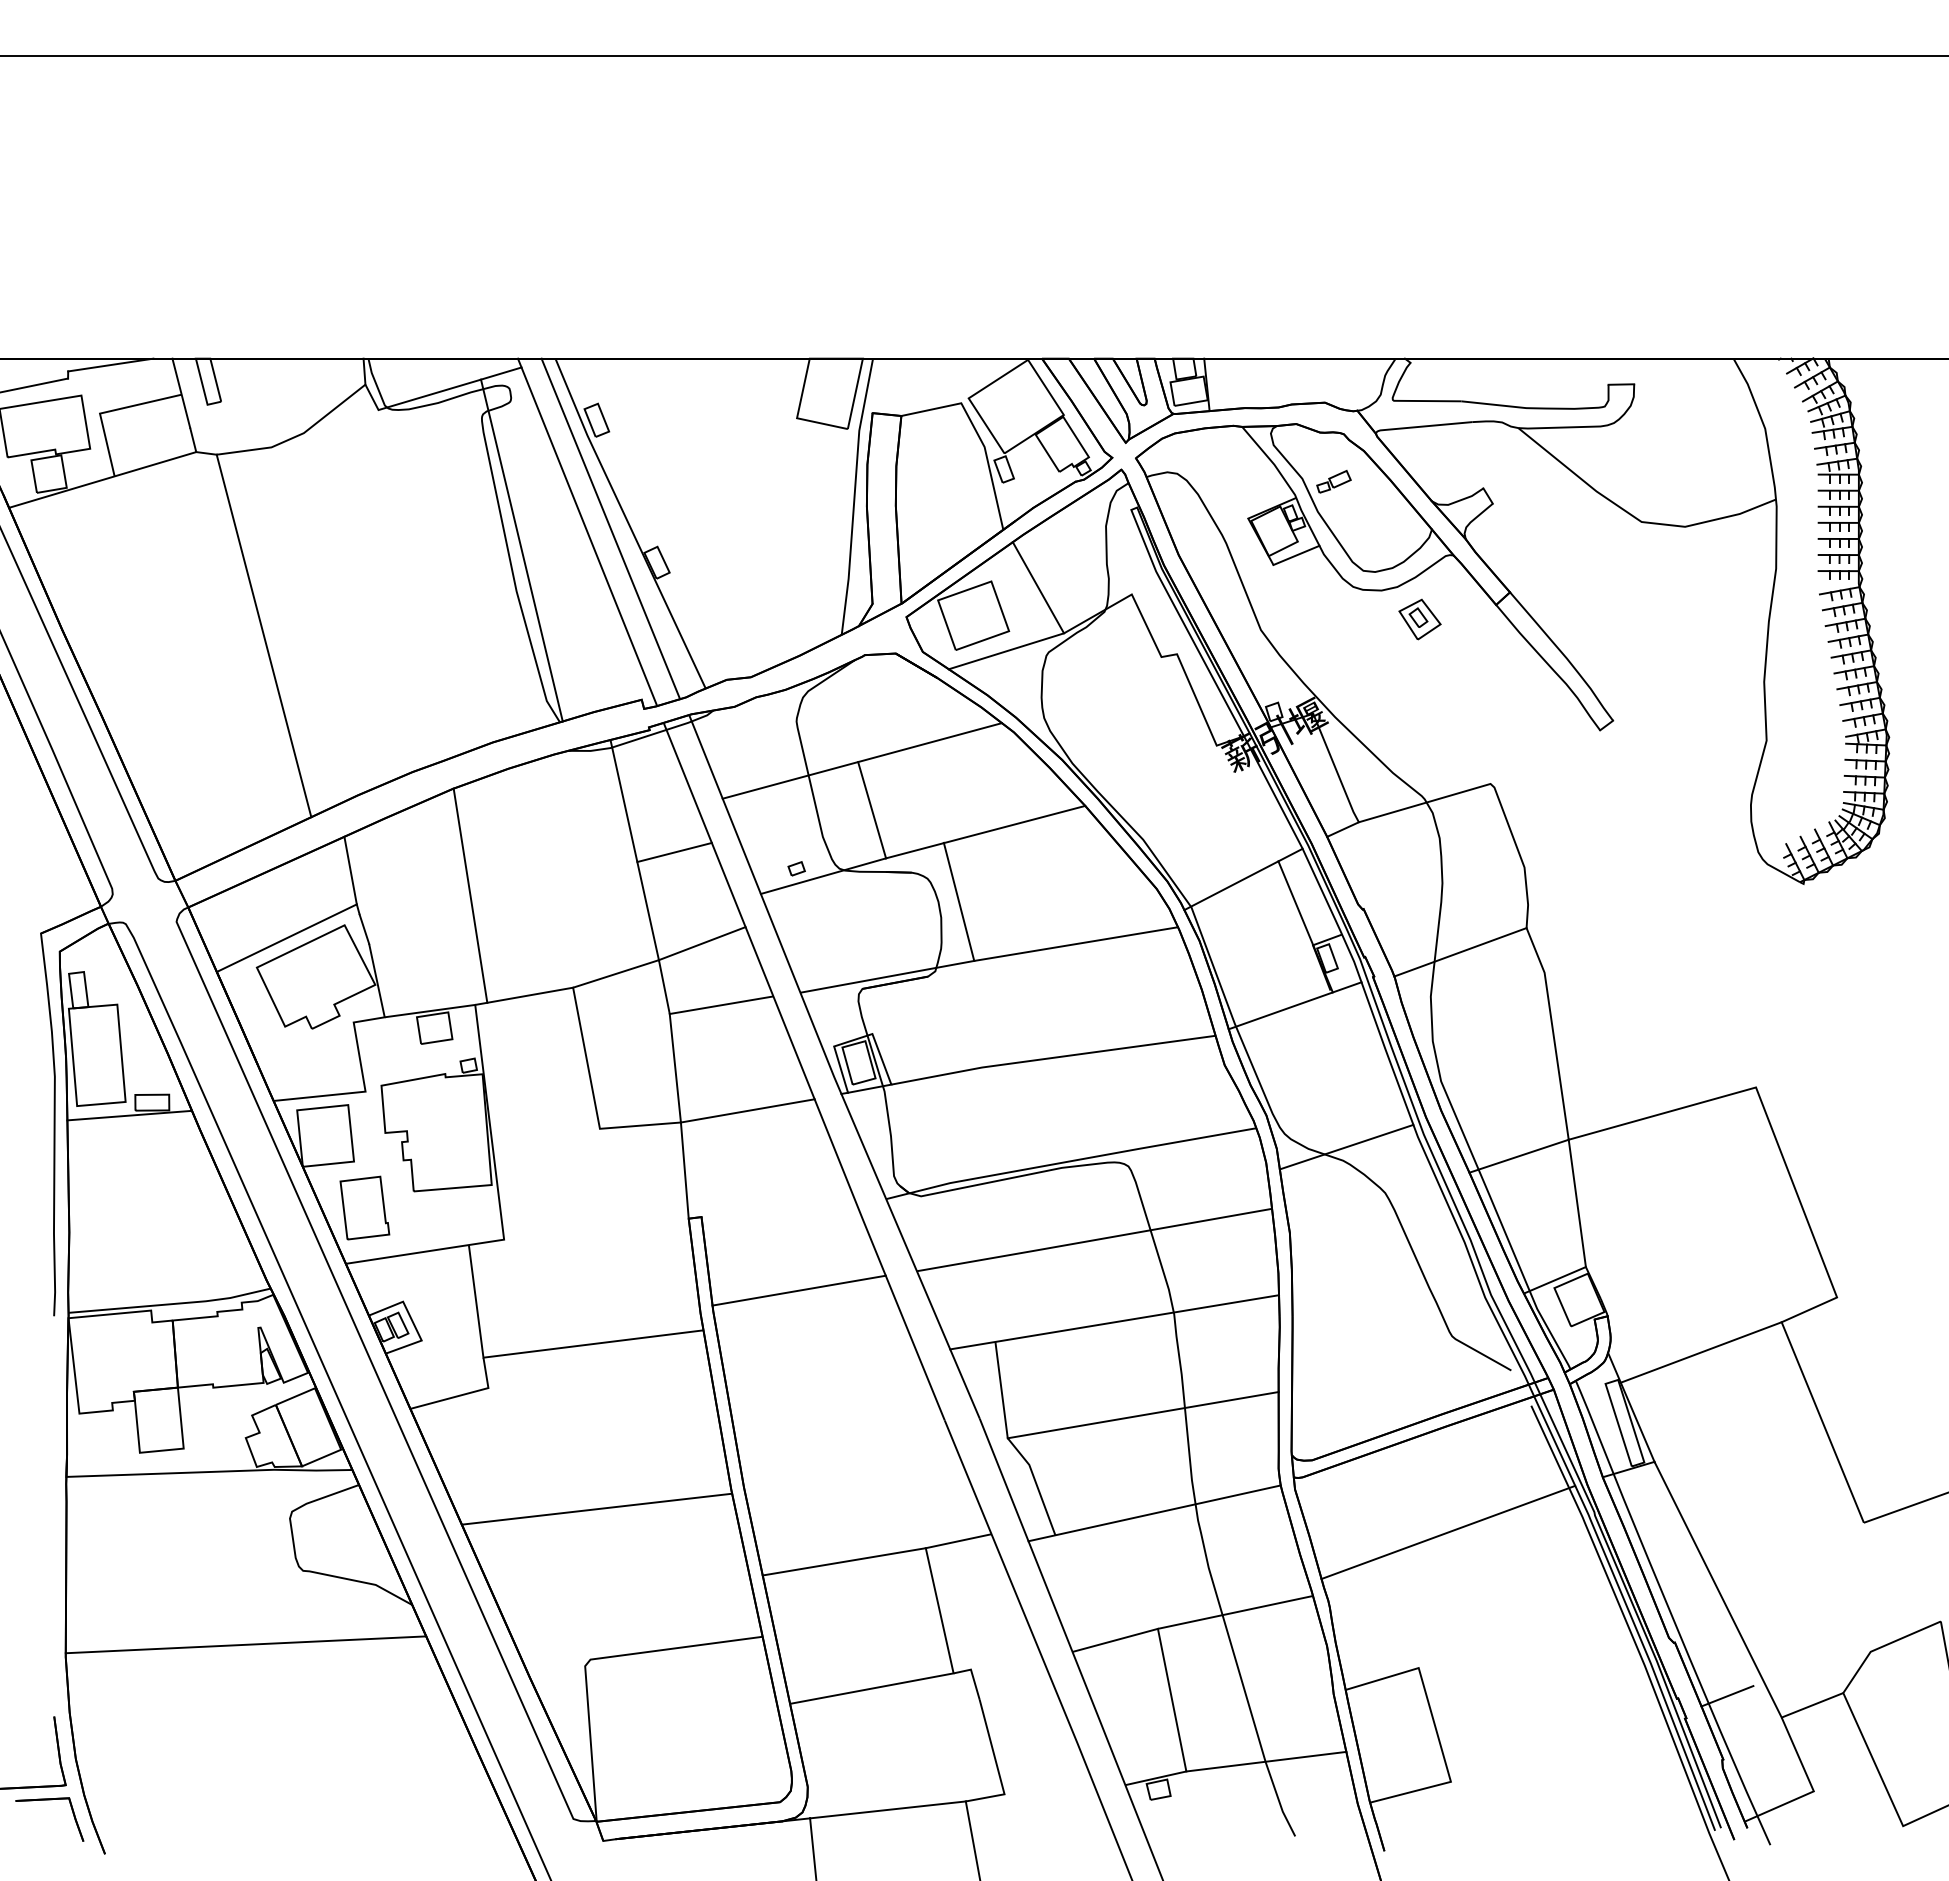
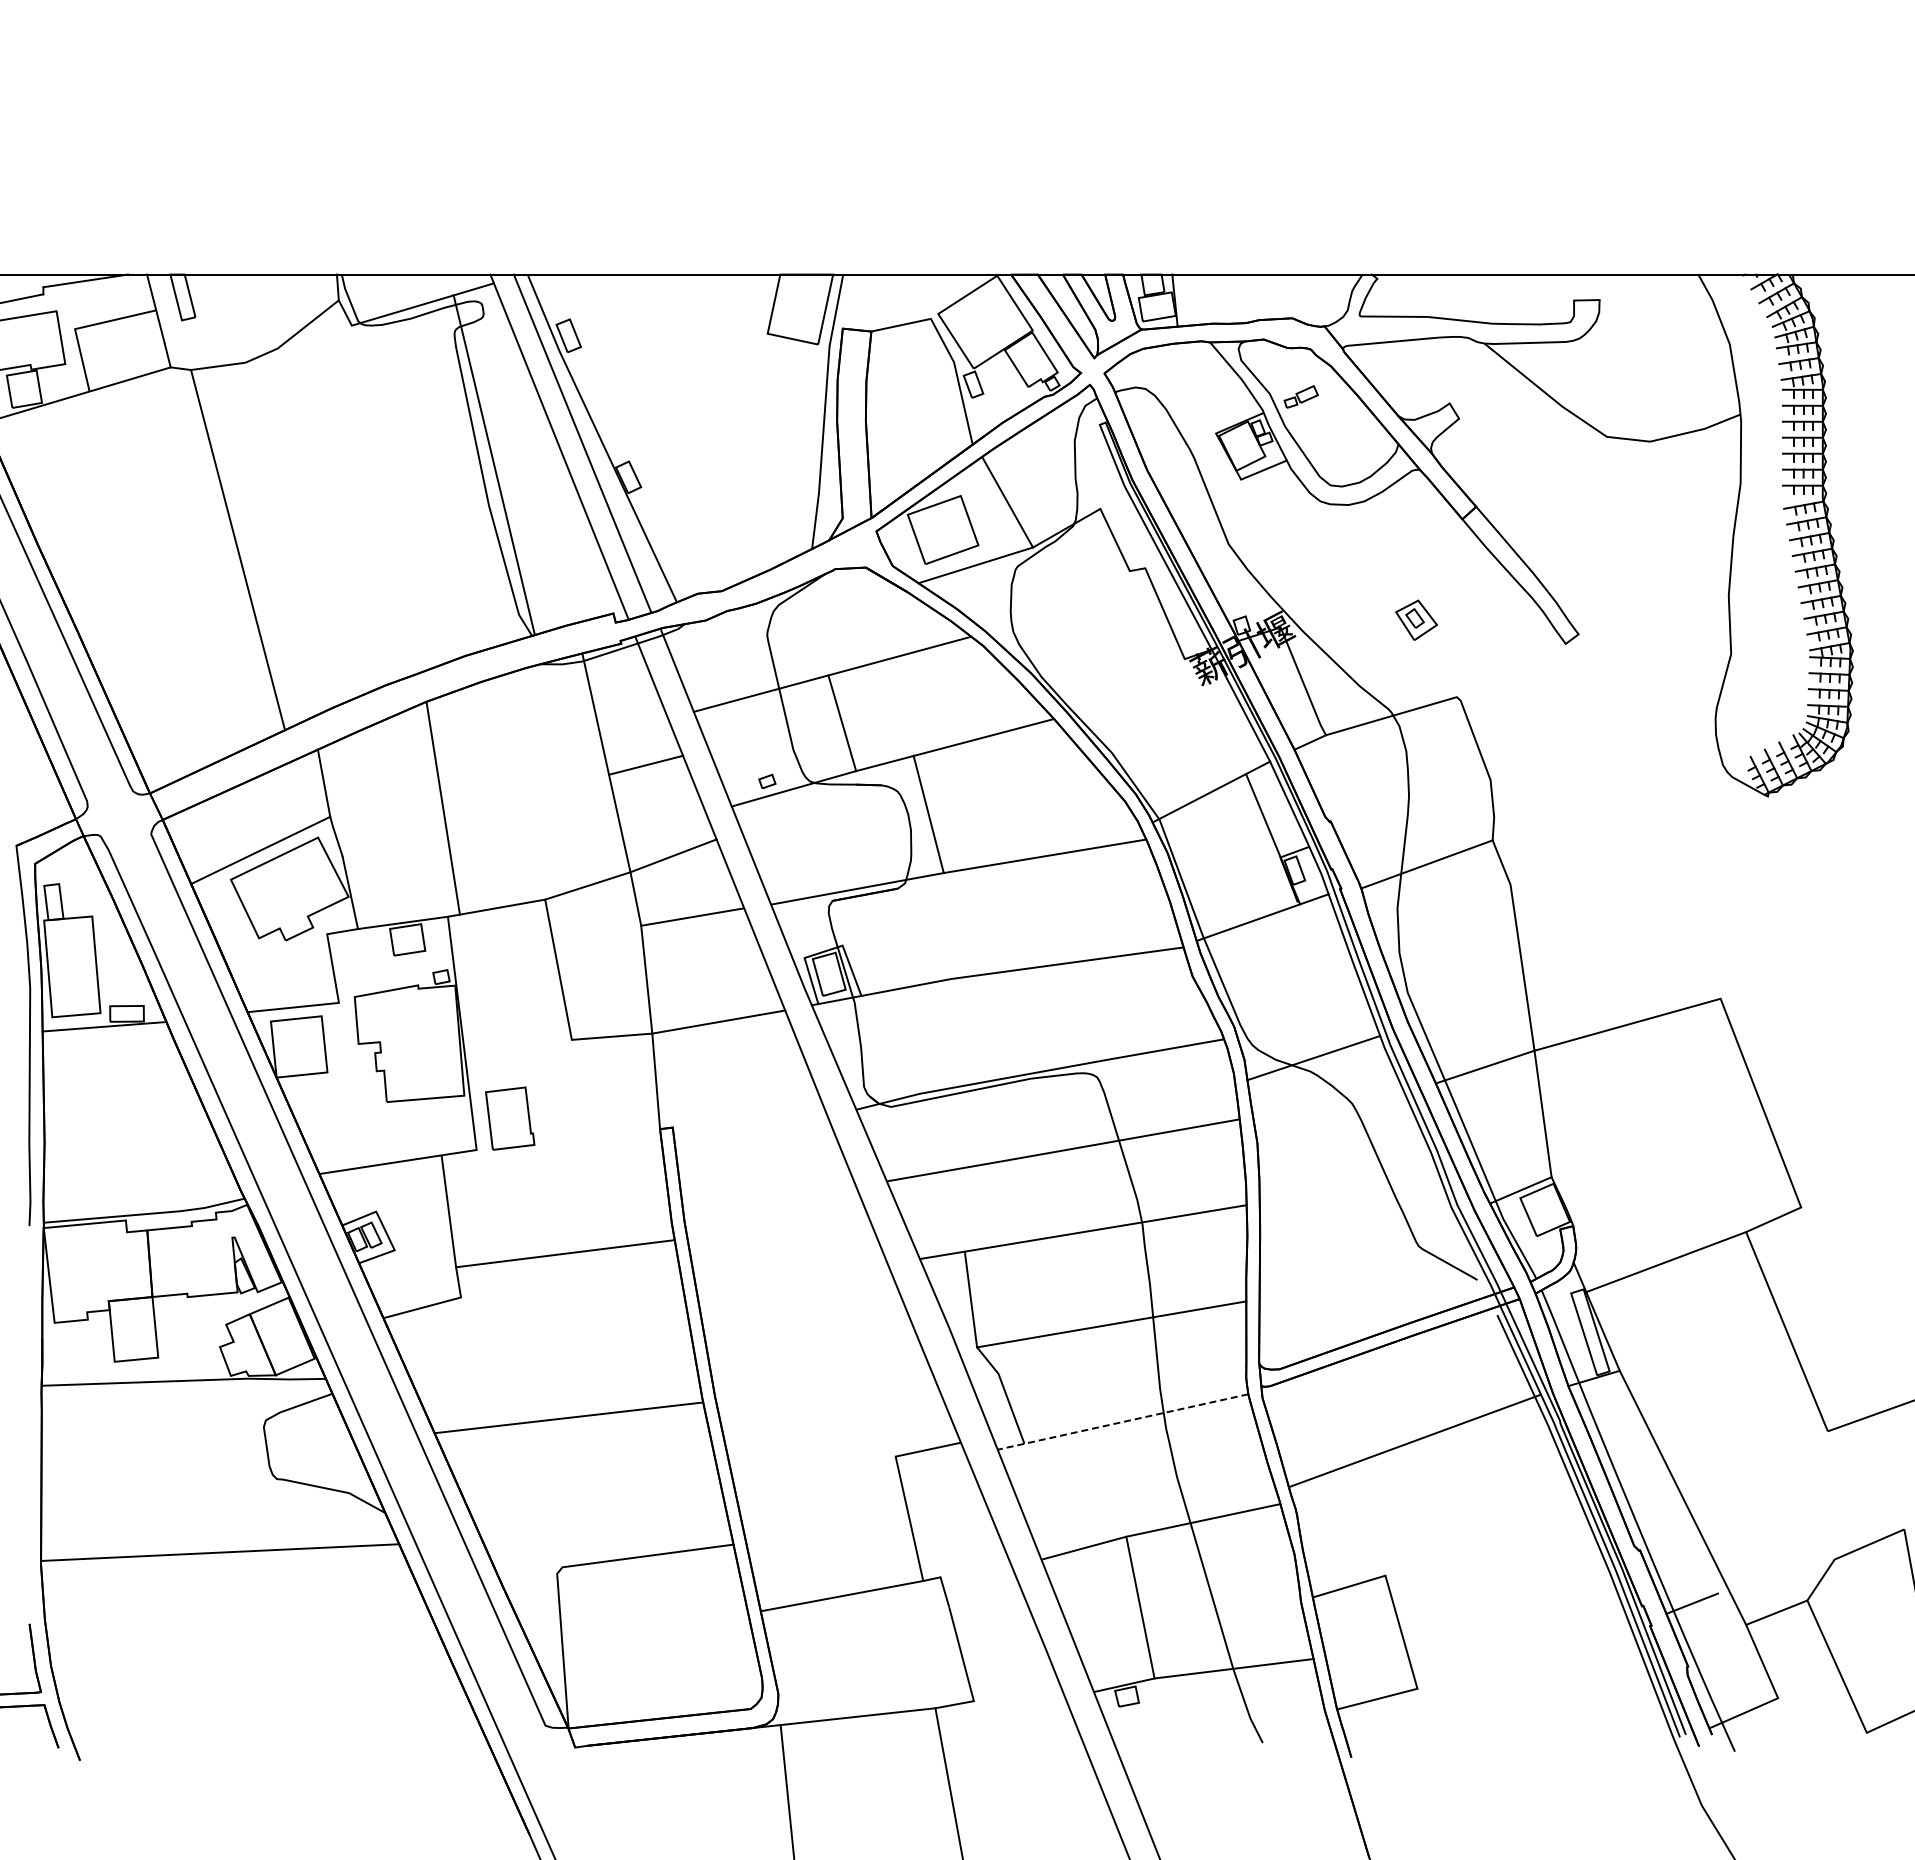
part: (1419, 619) -> (1416, 620), moved
part: (364, 1207) -> (509, 1118), moved
line: (798, 1290) -> (769, 1200), removed
line: (1154, 1513) -> (1122, 1422), solid -> dashed
line: (843, 1561) -> (813, 1469), removed

